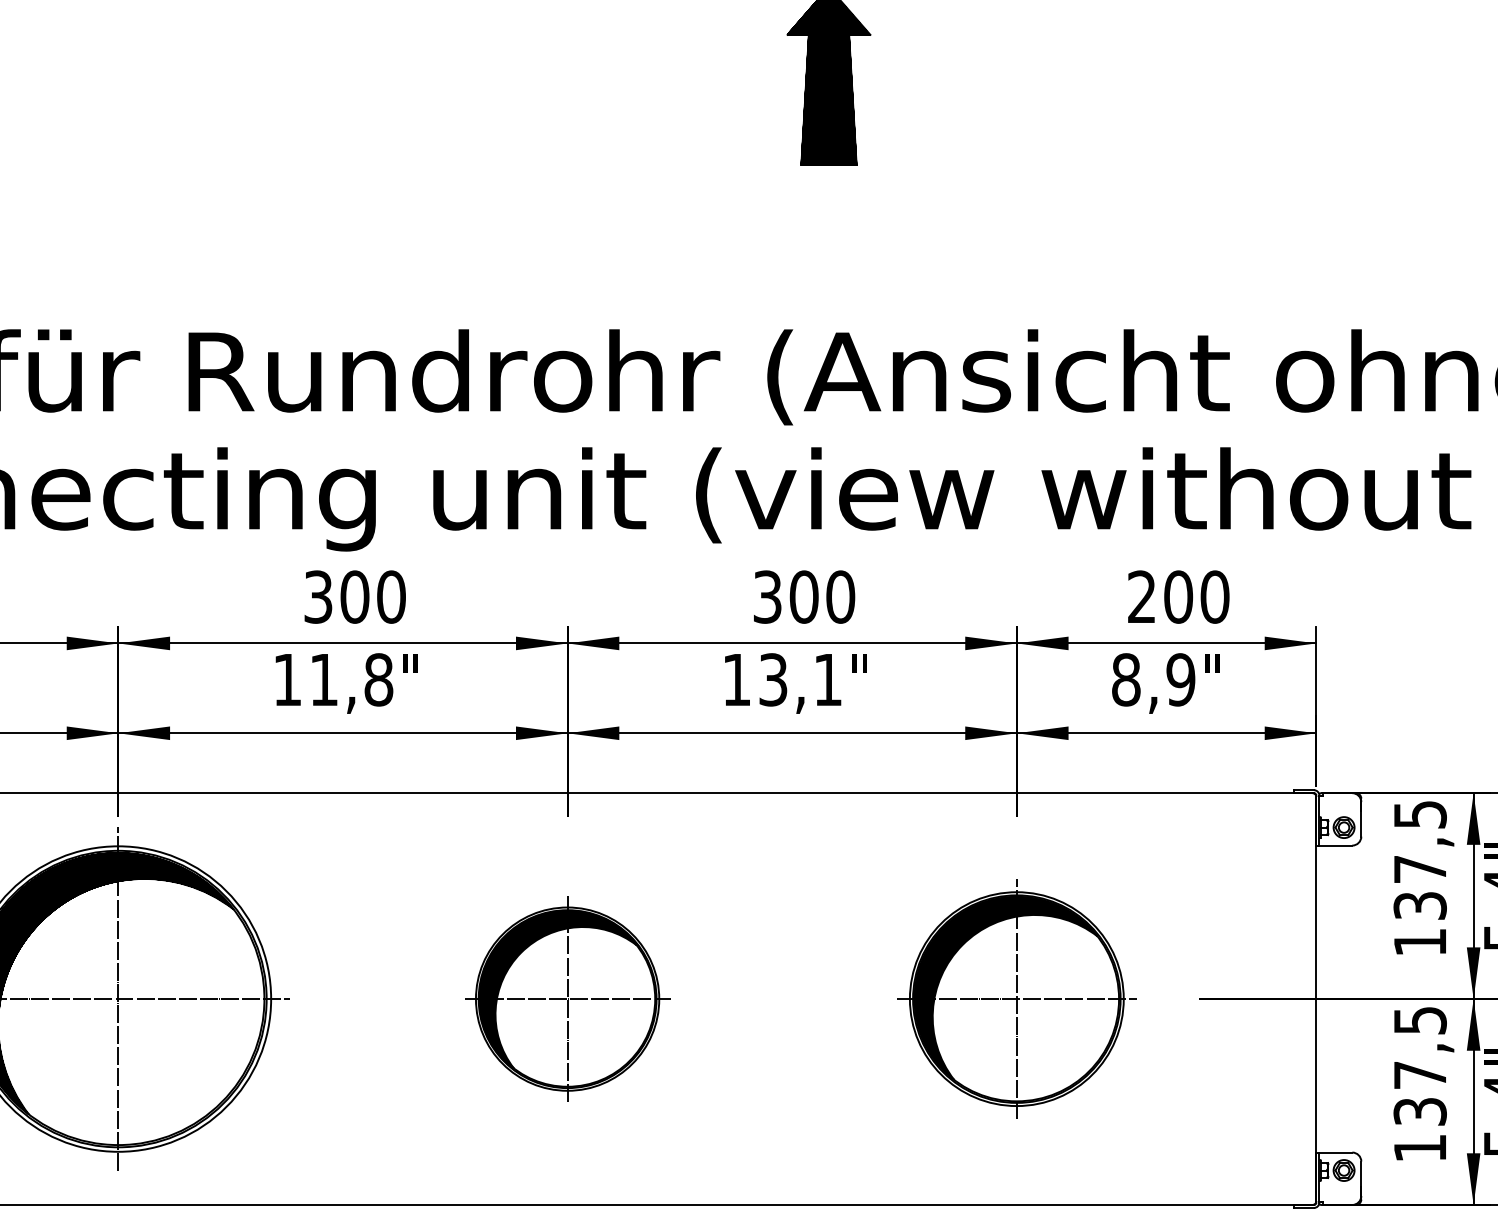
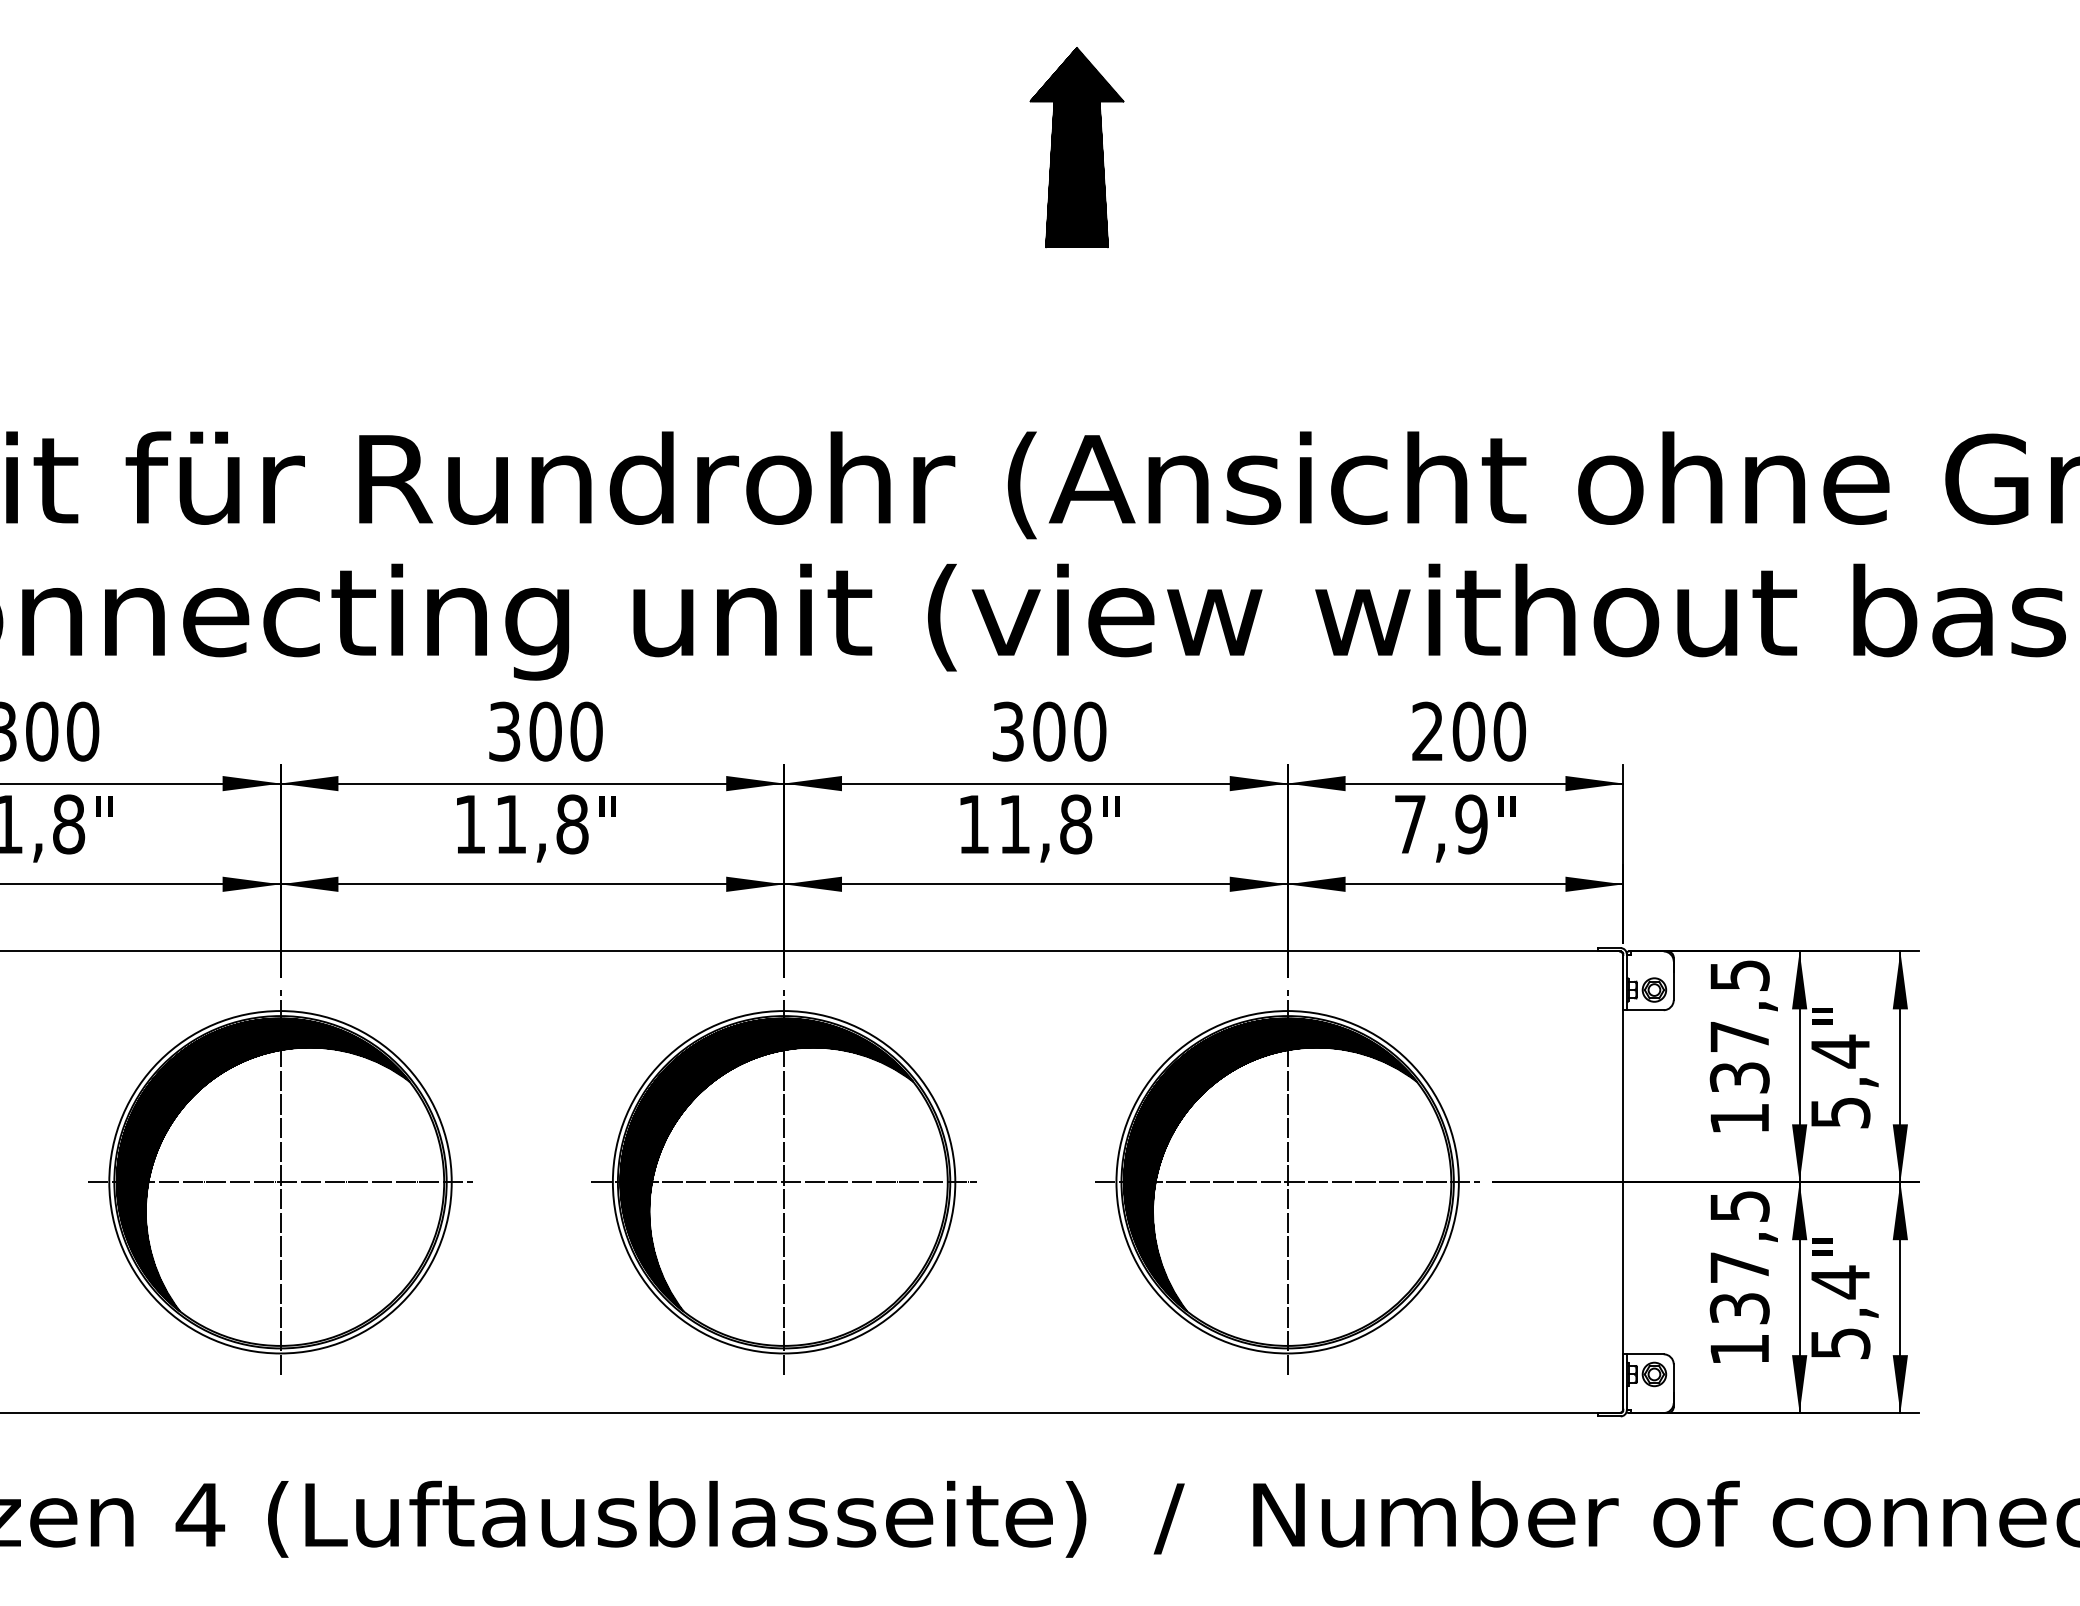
text: (800, 679) -> (1045, 824), 13,1 -> 11,8
text: (1126, 679) -> (1410, 824), 8,9 -> 7,9
part: (567, 999) -> (783, 1182), size x1.67
part: (1016, 999) -> (1287, 1182), size x1.43

